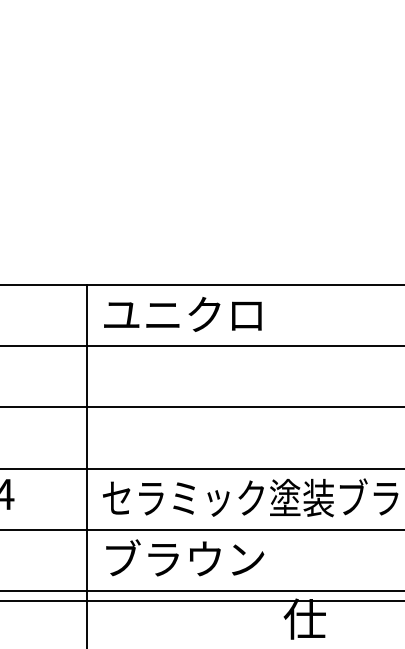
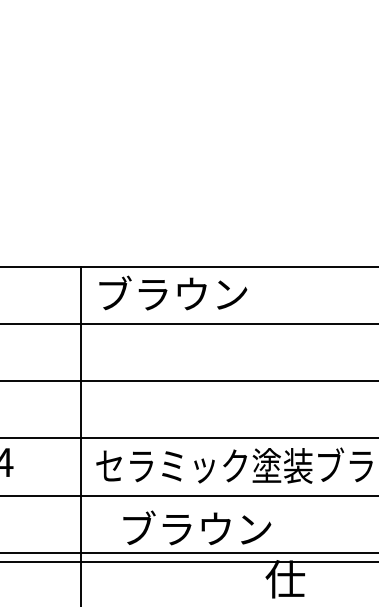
text: (184, 312) -> (172, 292), ユニクロ -> ブラウン
text: (185, 557) -> (197, 527), moved

